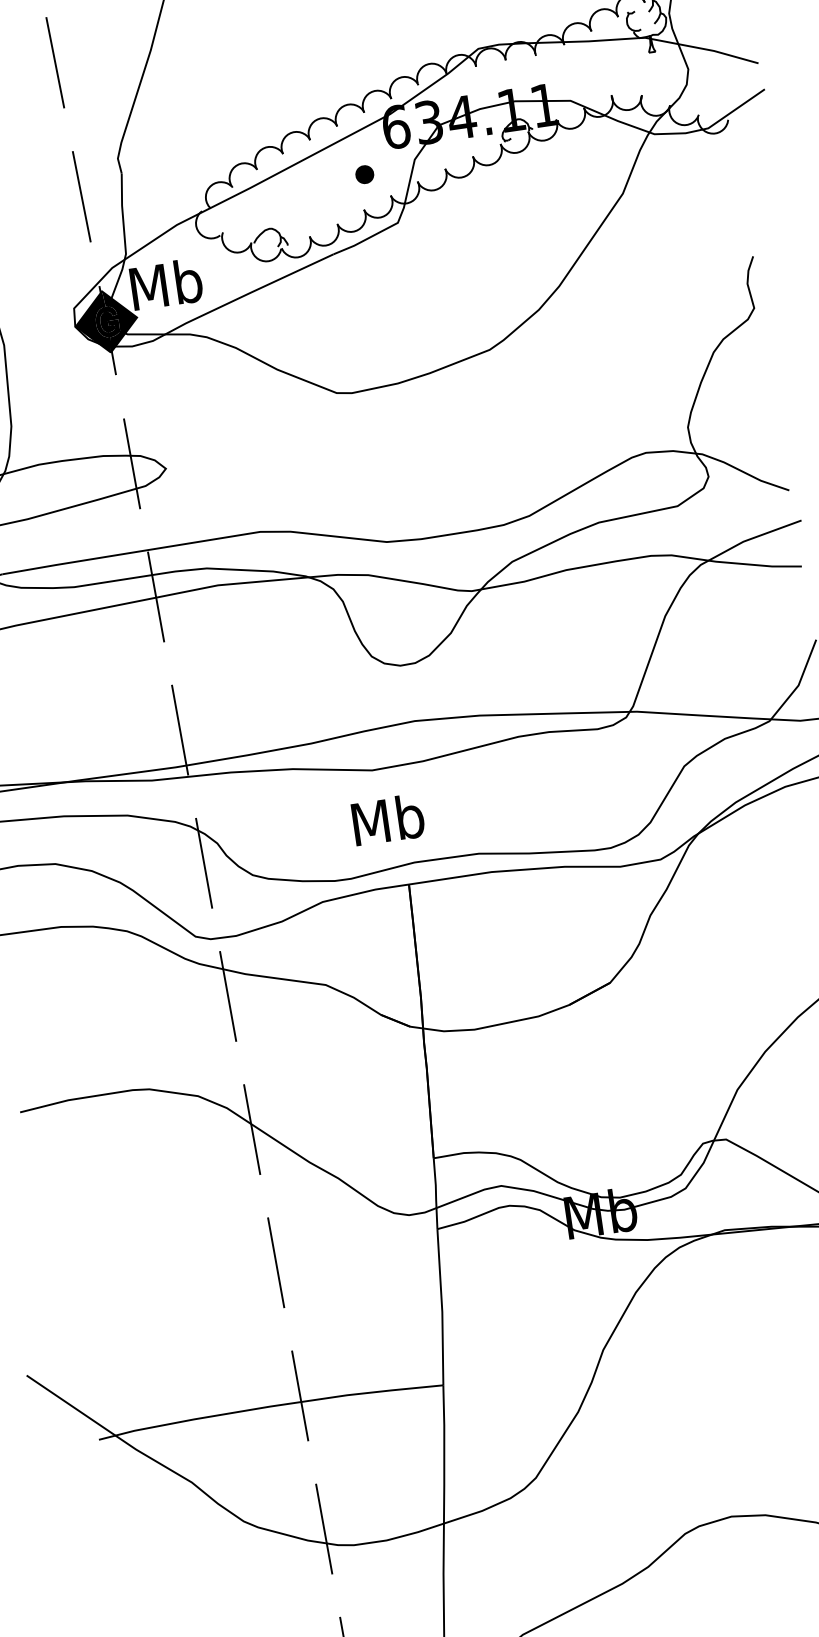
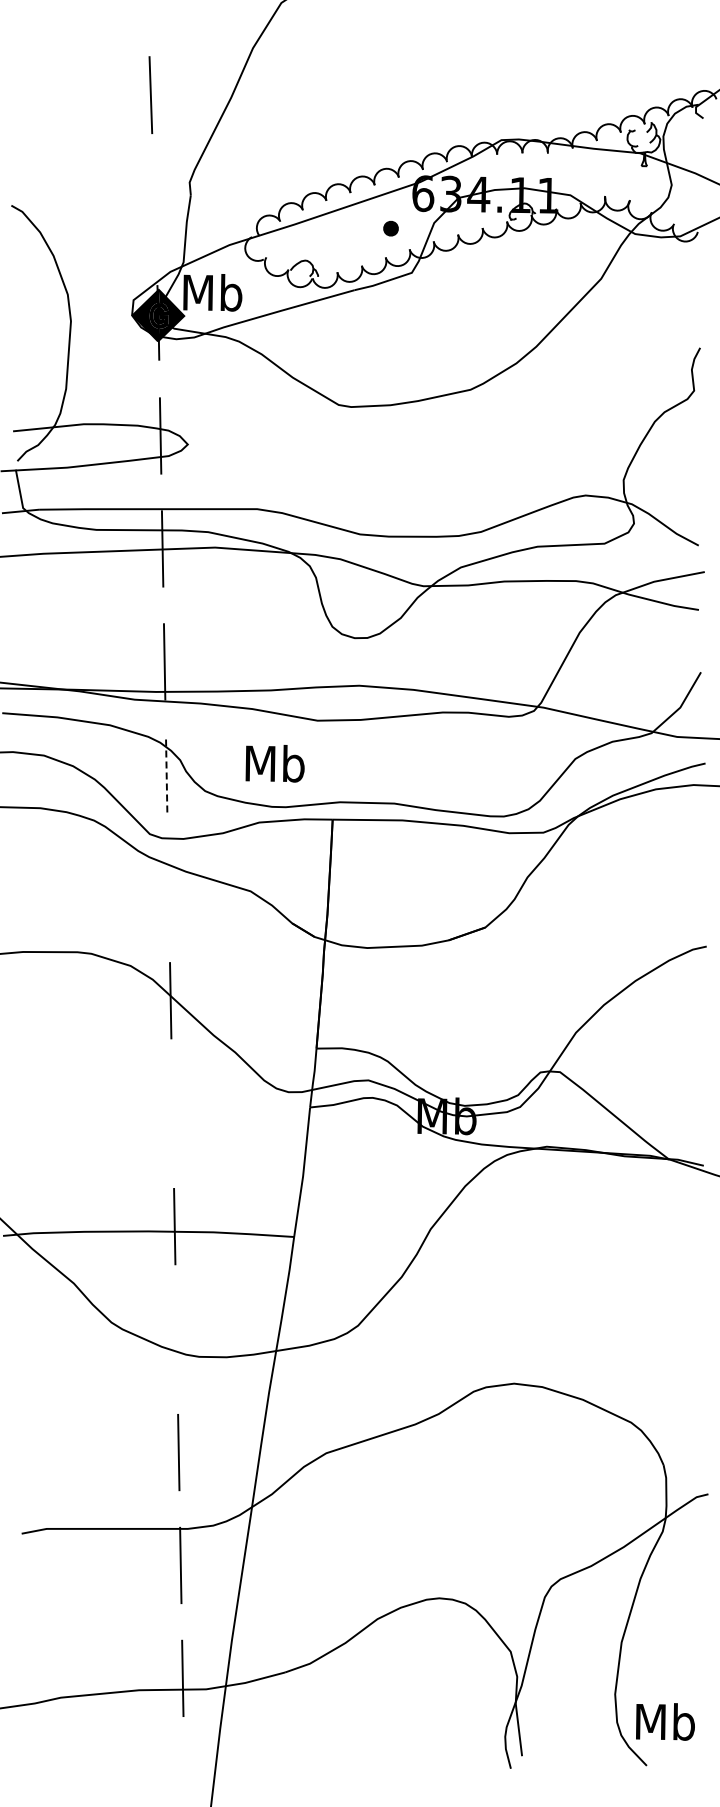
line: (81, 197) -> (154, 209), removed
text: (387, 819) -> (274, 763), moved
line: (203, 862) -> (166, 774), solid -> dashed
line: (227, 996) -> (168, 887), removed
line: (275, 1262) -> (172, 1113), removed
line: (323, 1529) -> (176, 1339), removed

